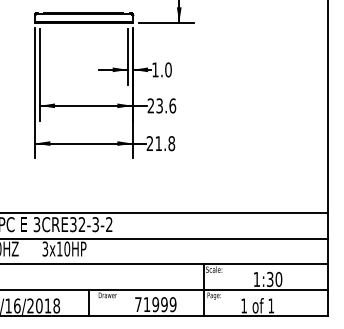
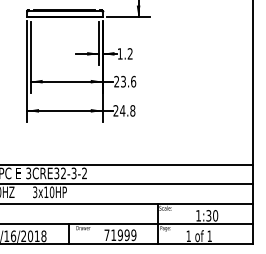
text: (167, 69) -> (129, 53), 1.0 -> 1.2
text: (158, 143) -> (122, 110), 21.8 -> 24.8

